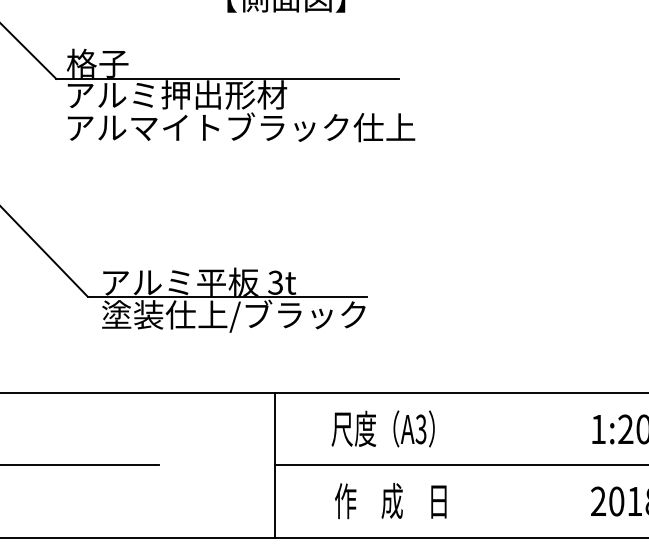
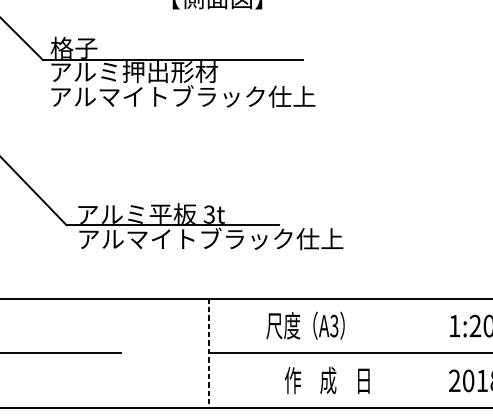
text: (276, 315) -> (210, 239), 塗装仕上/ブラック -> アルマイトブラック仕上
text: (382, 428) -> (305, 325), moved
line: (275, 465) -> (209, 353), solid -> dashed
text: (390, 501) -> (327, 380), moved

